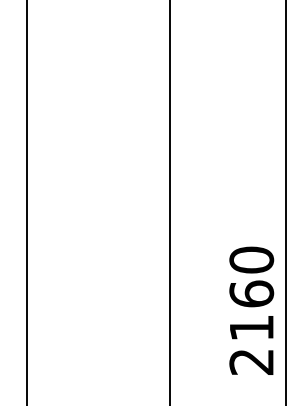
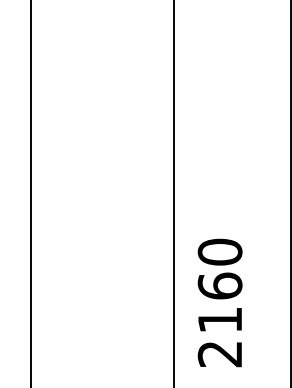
text: (251, 310) -> (219, 302), moved

